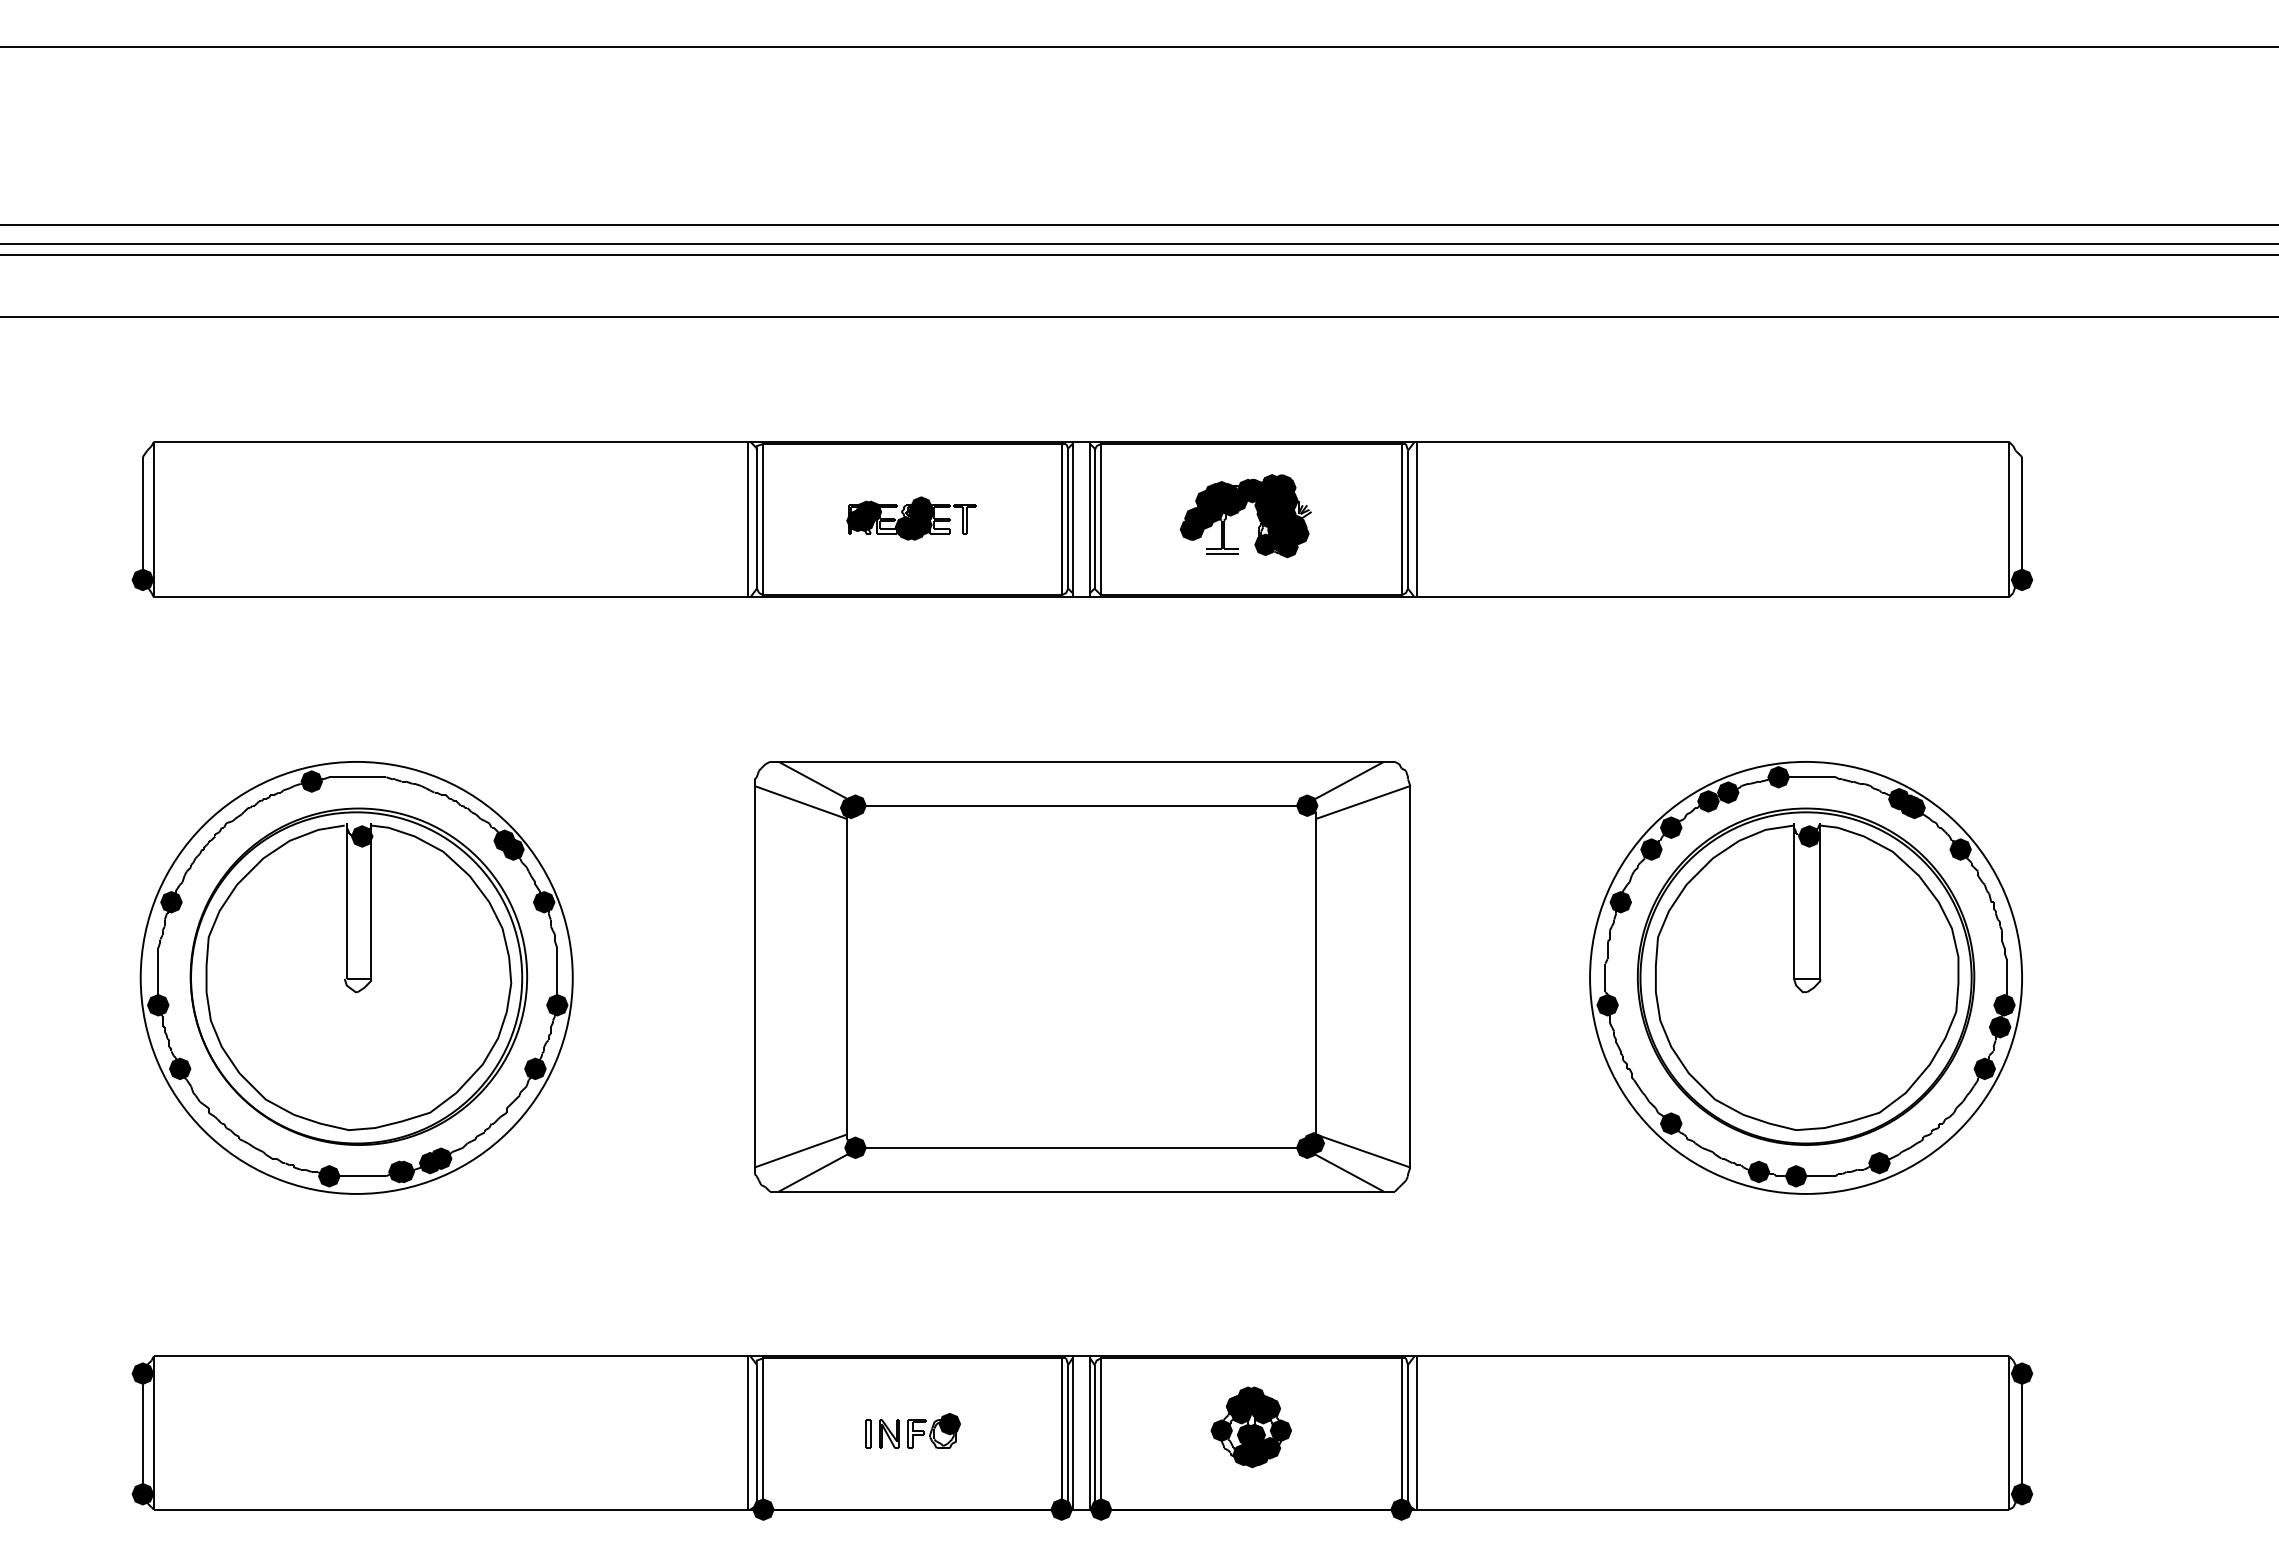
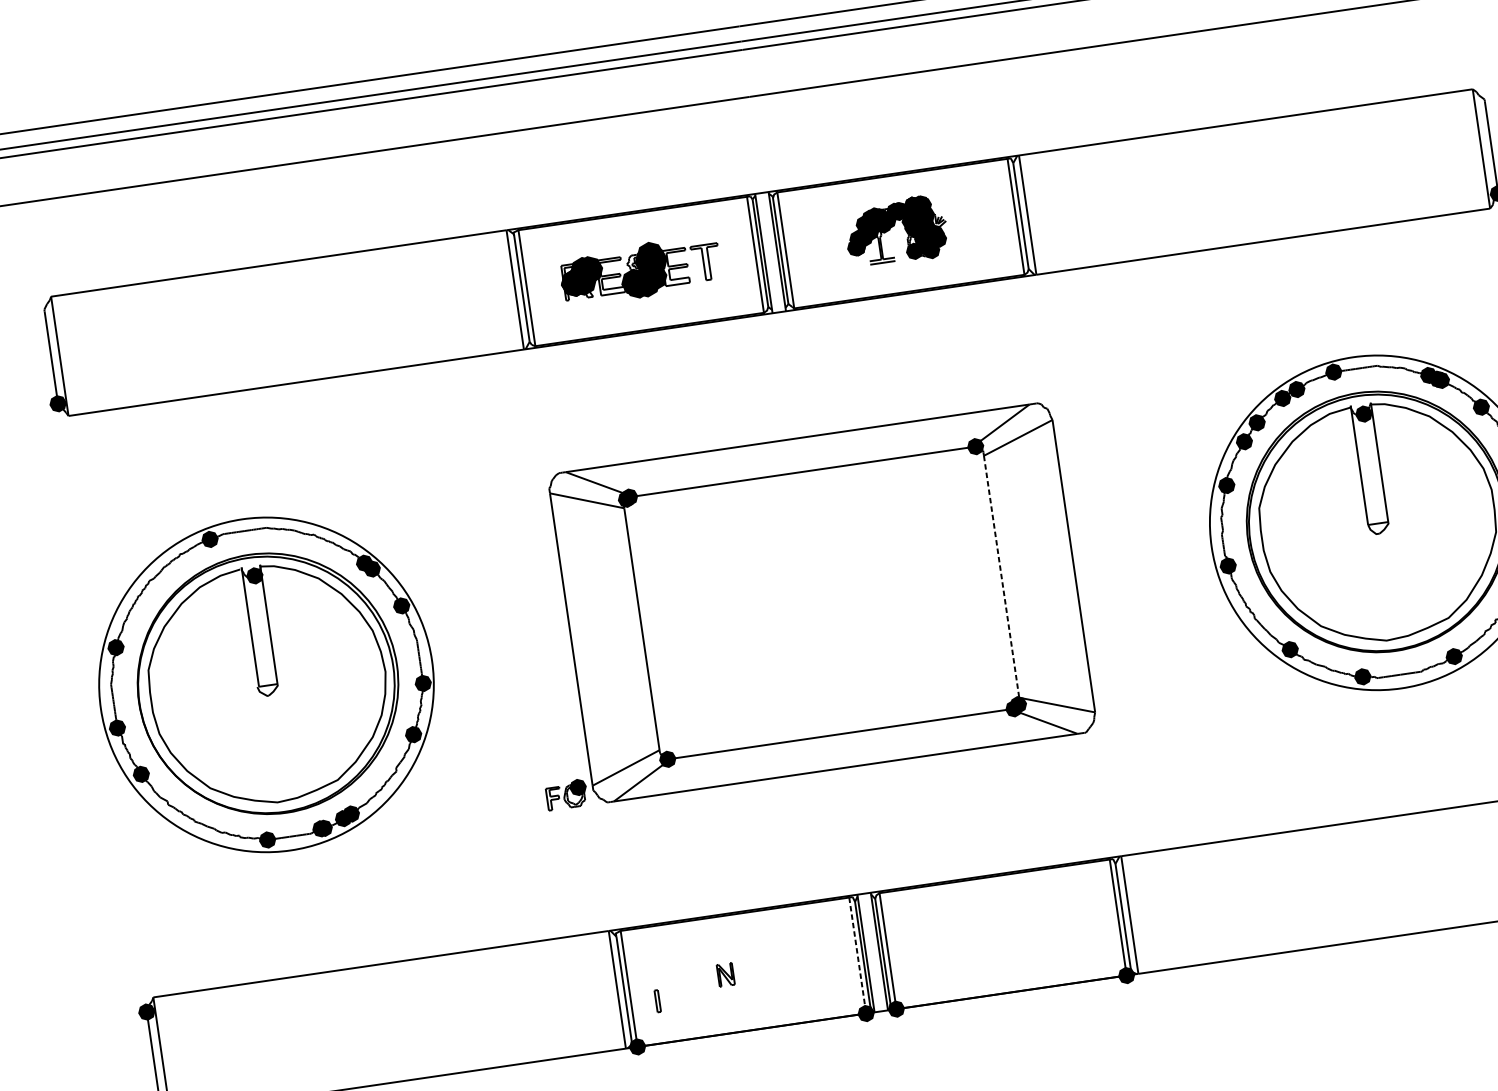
part: (911, 518) -> (640, 270), size x1.6
line: (1316, 976) -> (1001, 576), solid -> dashed
fill: (1795, 1175) -> (1391, 675), removed
part: (1250, 1427) -> (1001, 929), removed
part: (933, 1430) -> (566, 794), moved
part: (868, 1433) -> (657, 1000), moved
line: (1061, 1433) -> (857, 955), solid -> dashed

